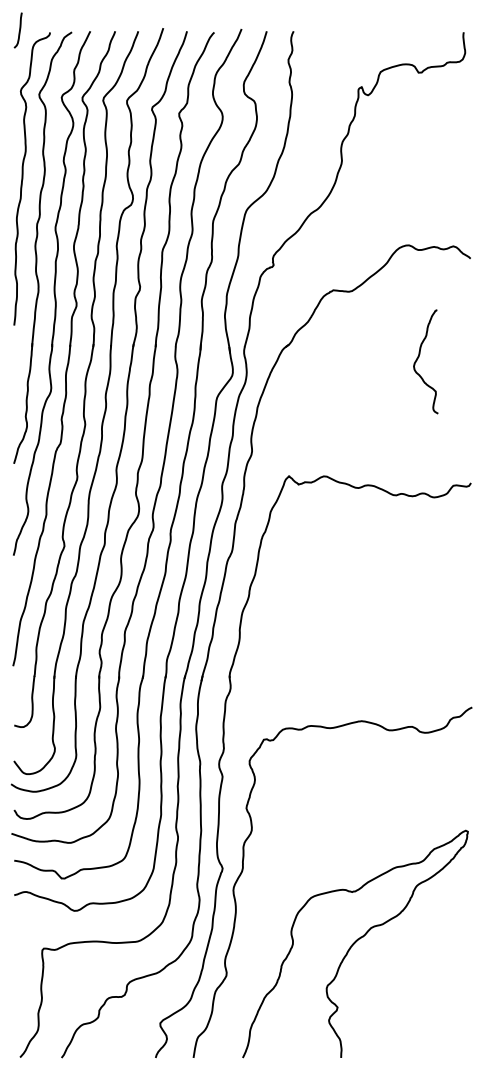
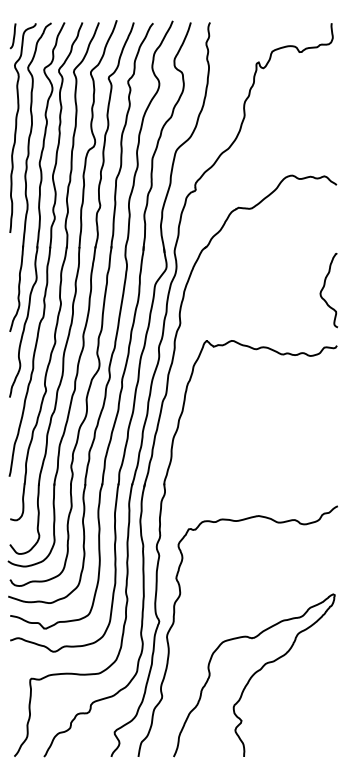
curve: (18, 31) -> (13, 36), moved
curve: (419, 357) -> (324, 287), moved

